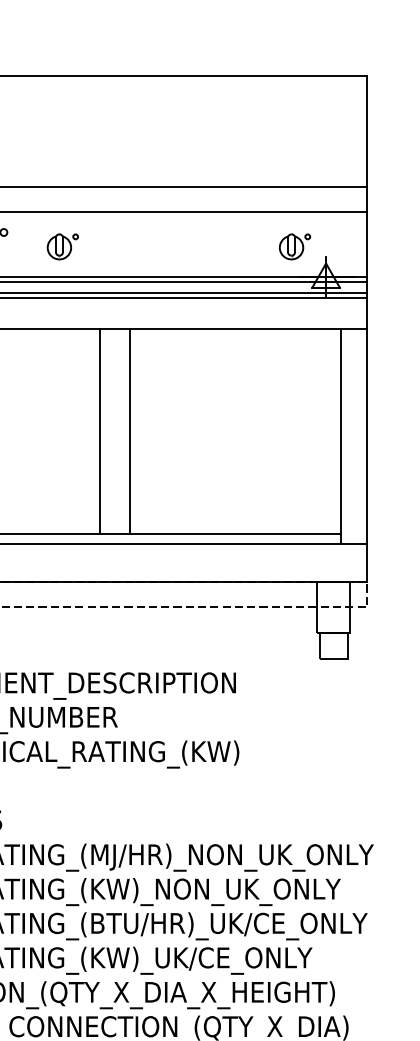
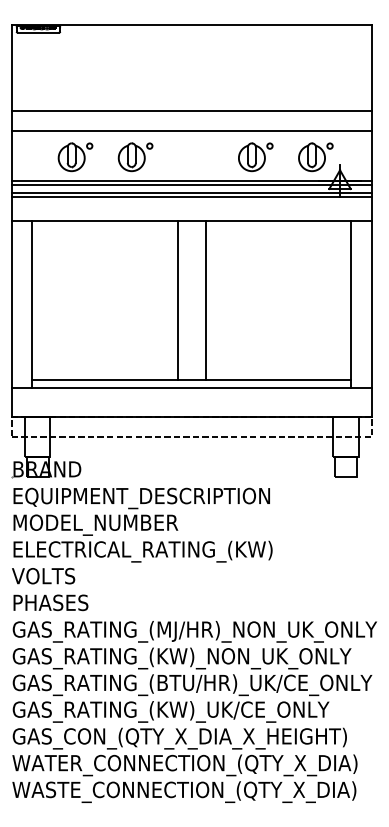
part: (62, 247) -> (135, 157), size x1.43
part: (217, 247) -> (255, 157), added
part: (294, 247) -> (315, 157), size x1.43
line: (100, 431) -> (177, 300), moved
line: (131, 431) -> (206, 300), moved

